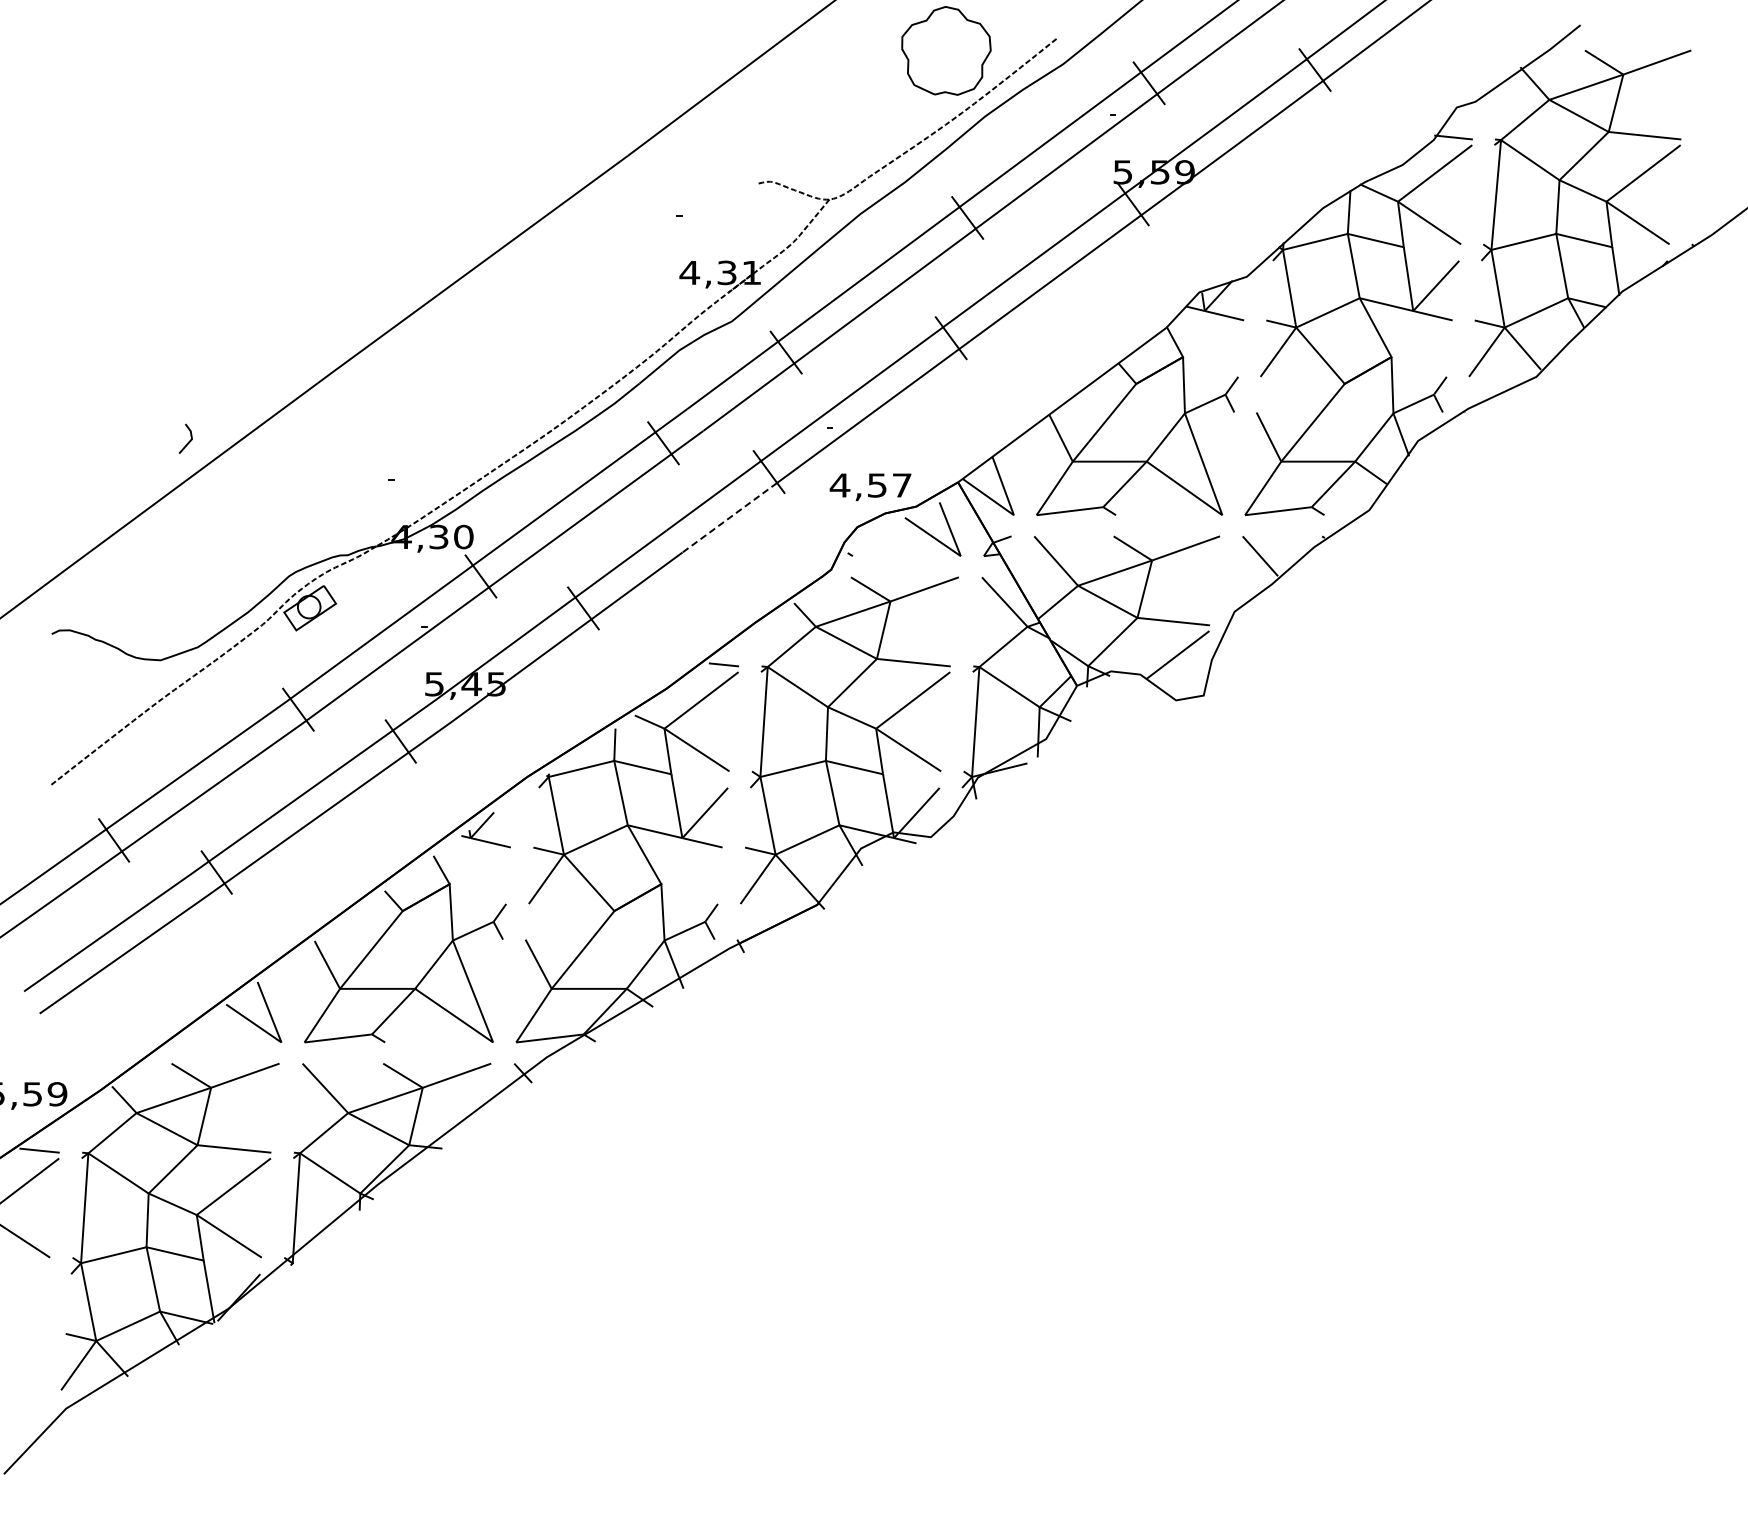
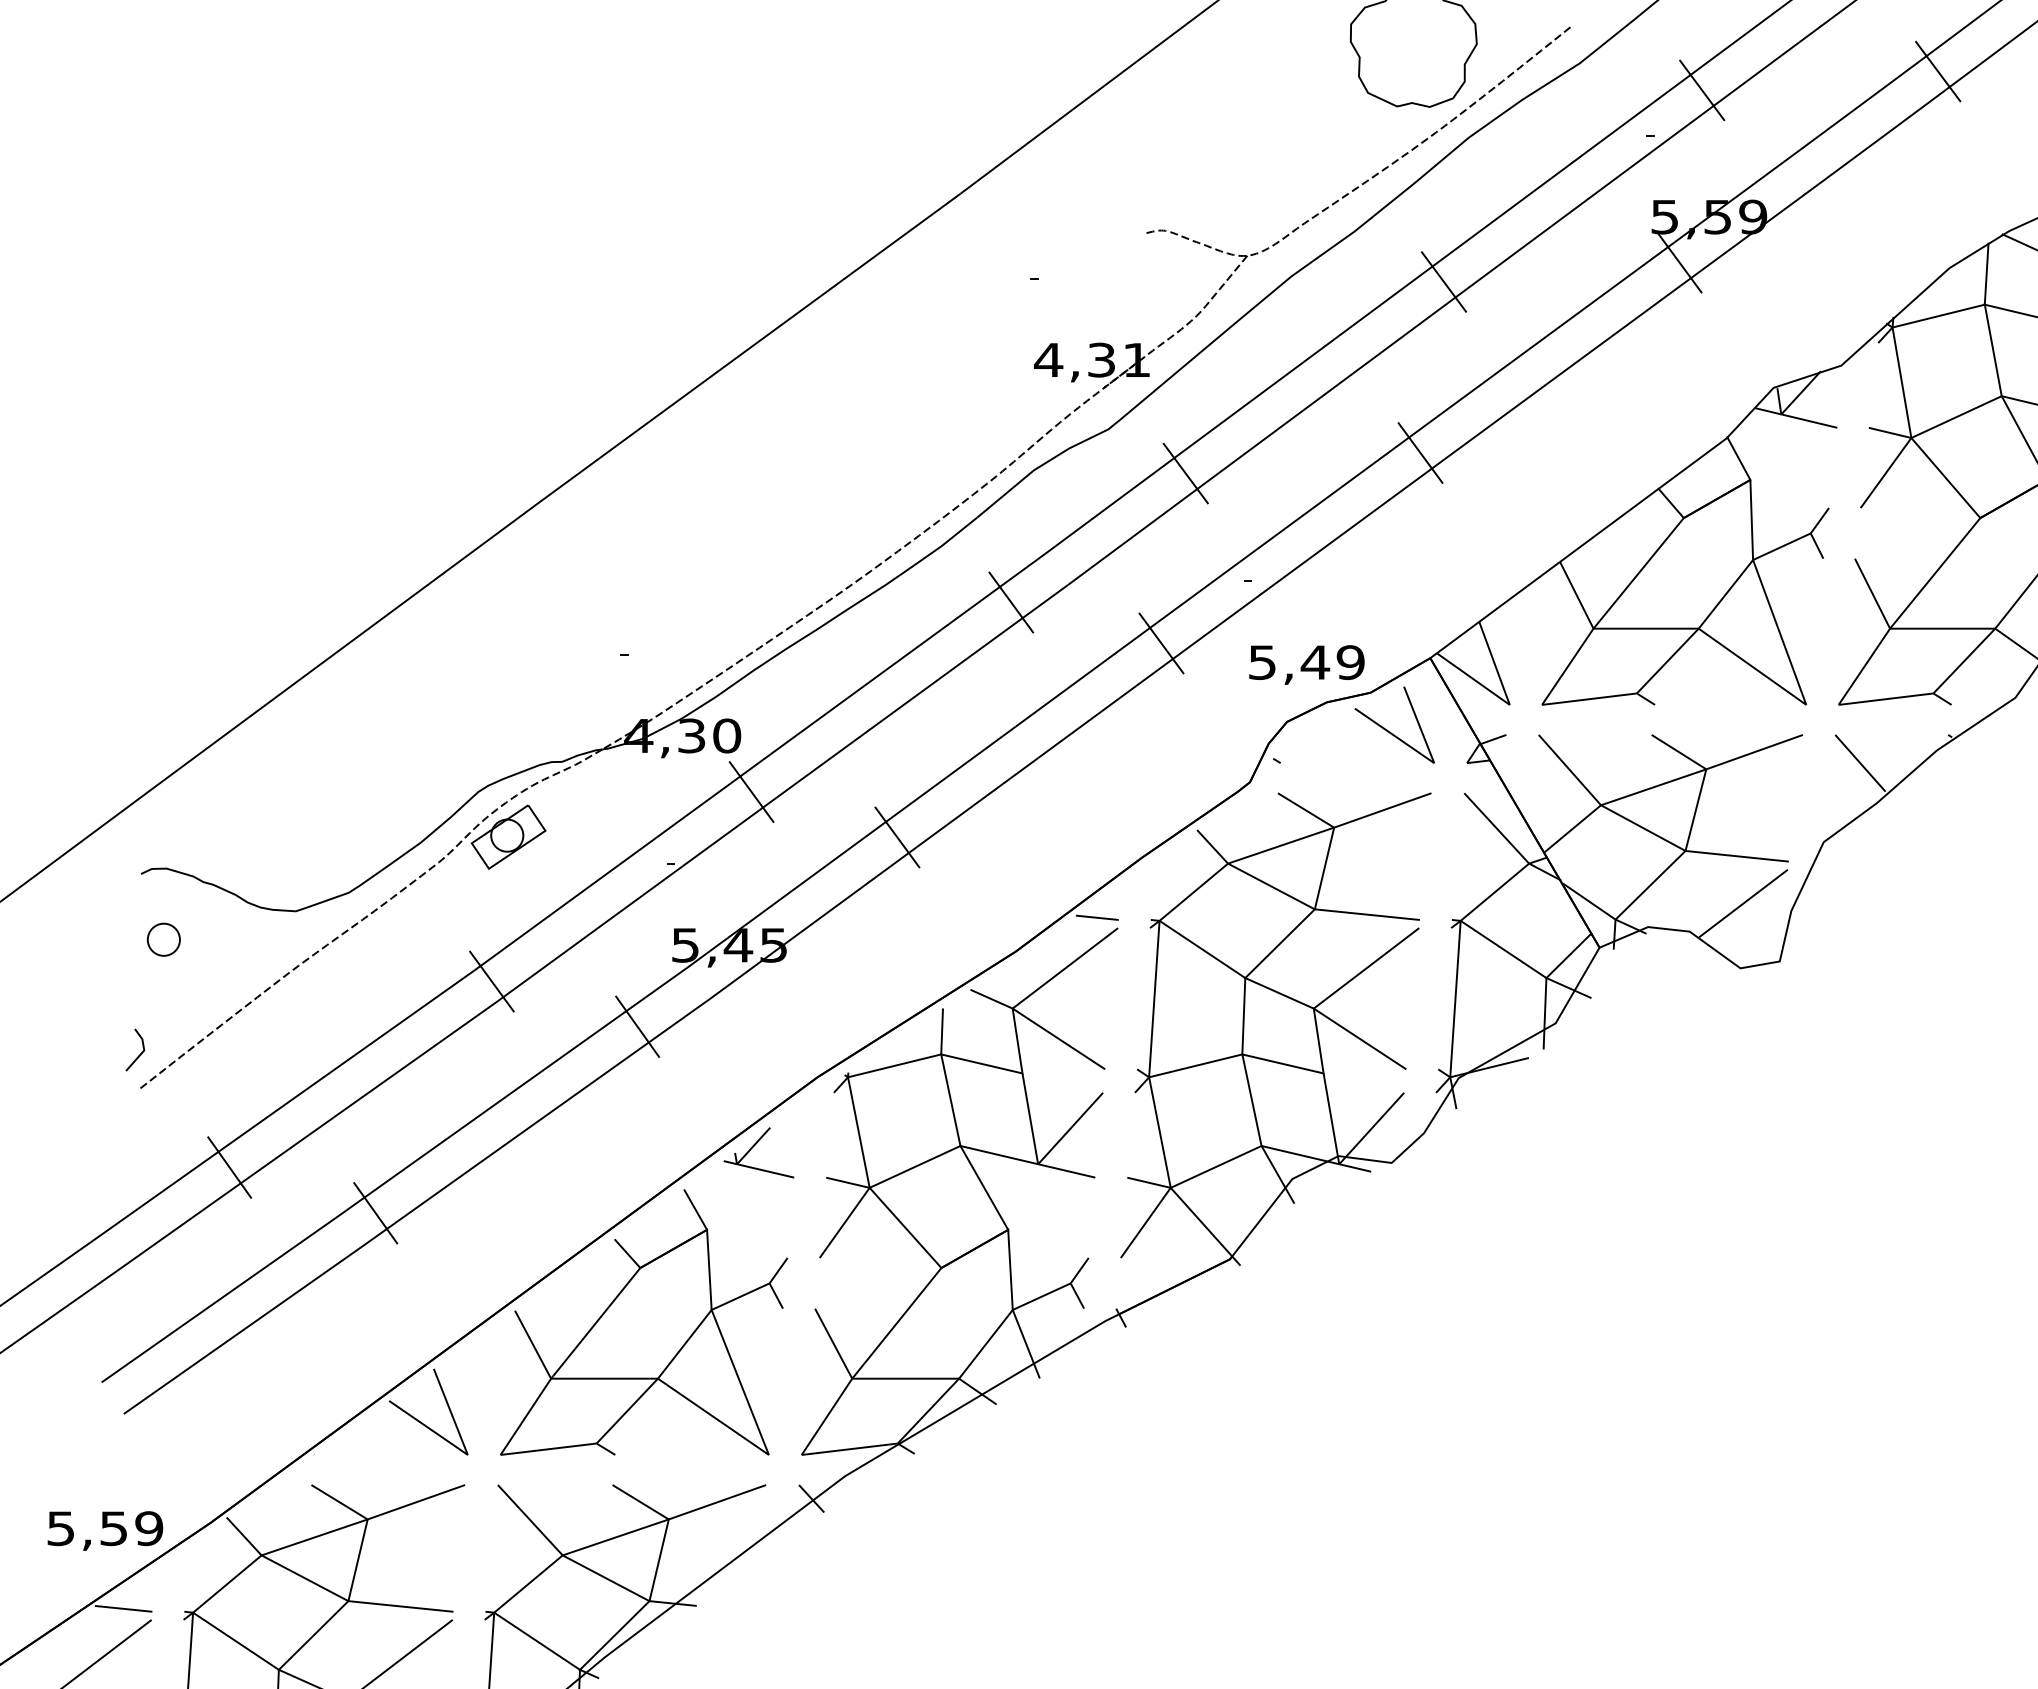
line: (188, 441) -> (139, 1053), moved
text: (870, 485) -> (1305, 662), 4,57 -> 5,49
line: (729, 517) -> (1105, 708), dashed -> solid
part: (67, 680) -> (163, 940), added

